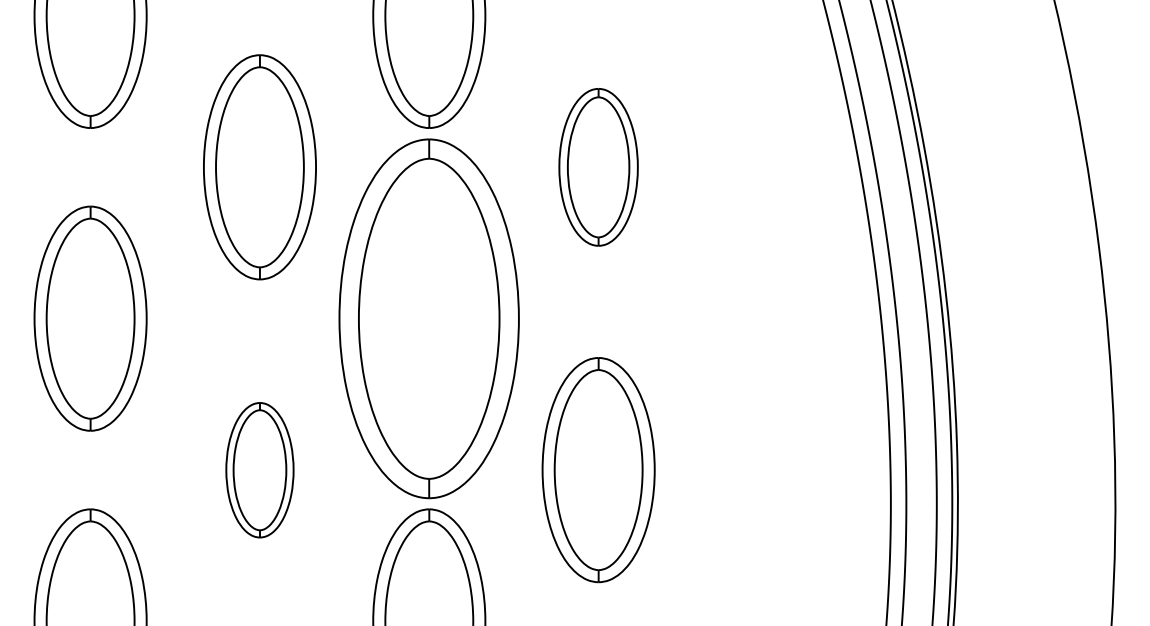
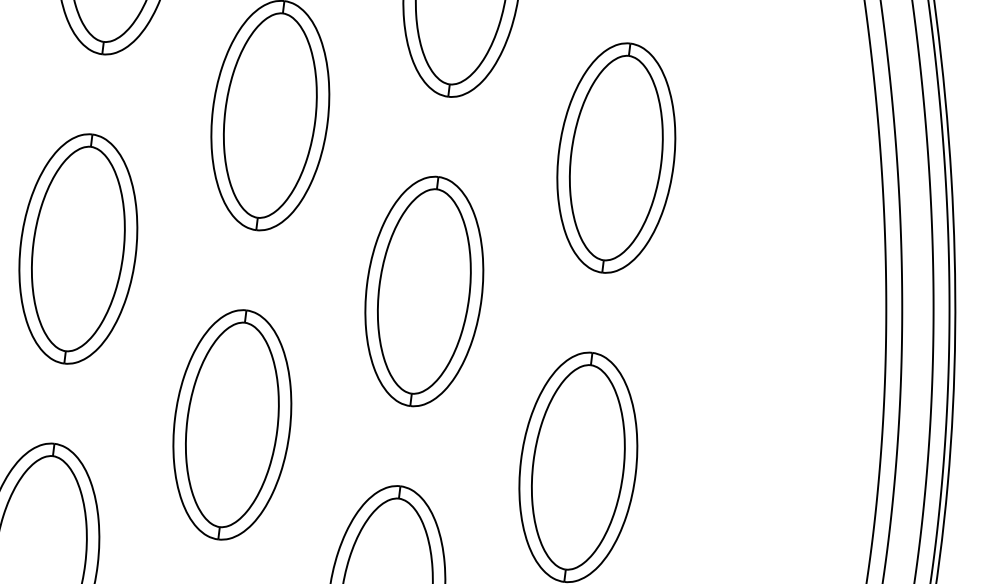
part: (598, 167) -> (616, 158), size x1.43
part: (429, 318) -> (424, 291), size x0.62
part: (259, 470) -> (231, 425), size x1.67

